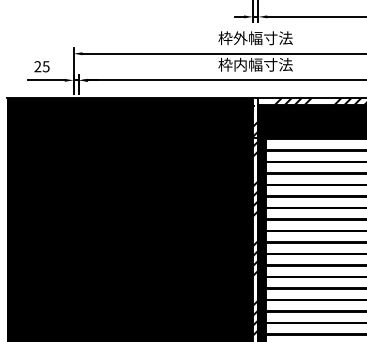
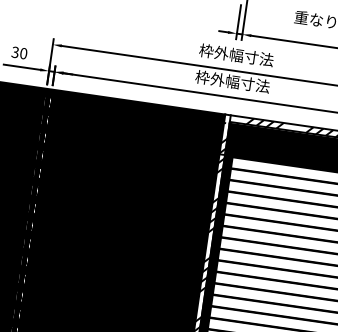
text: (240, 64) -> (217, 79), 枠内幅寸法 -> 枠外幅寸法
text: (41, 66) -> (19, 52), 25 -> 30

